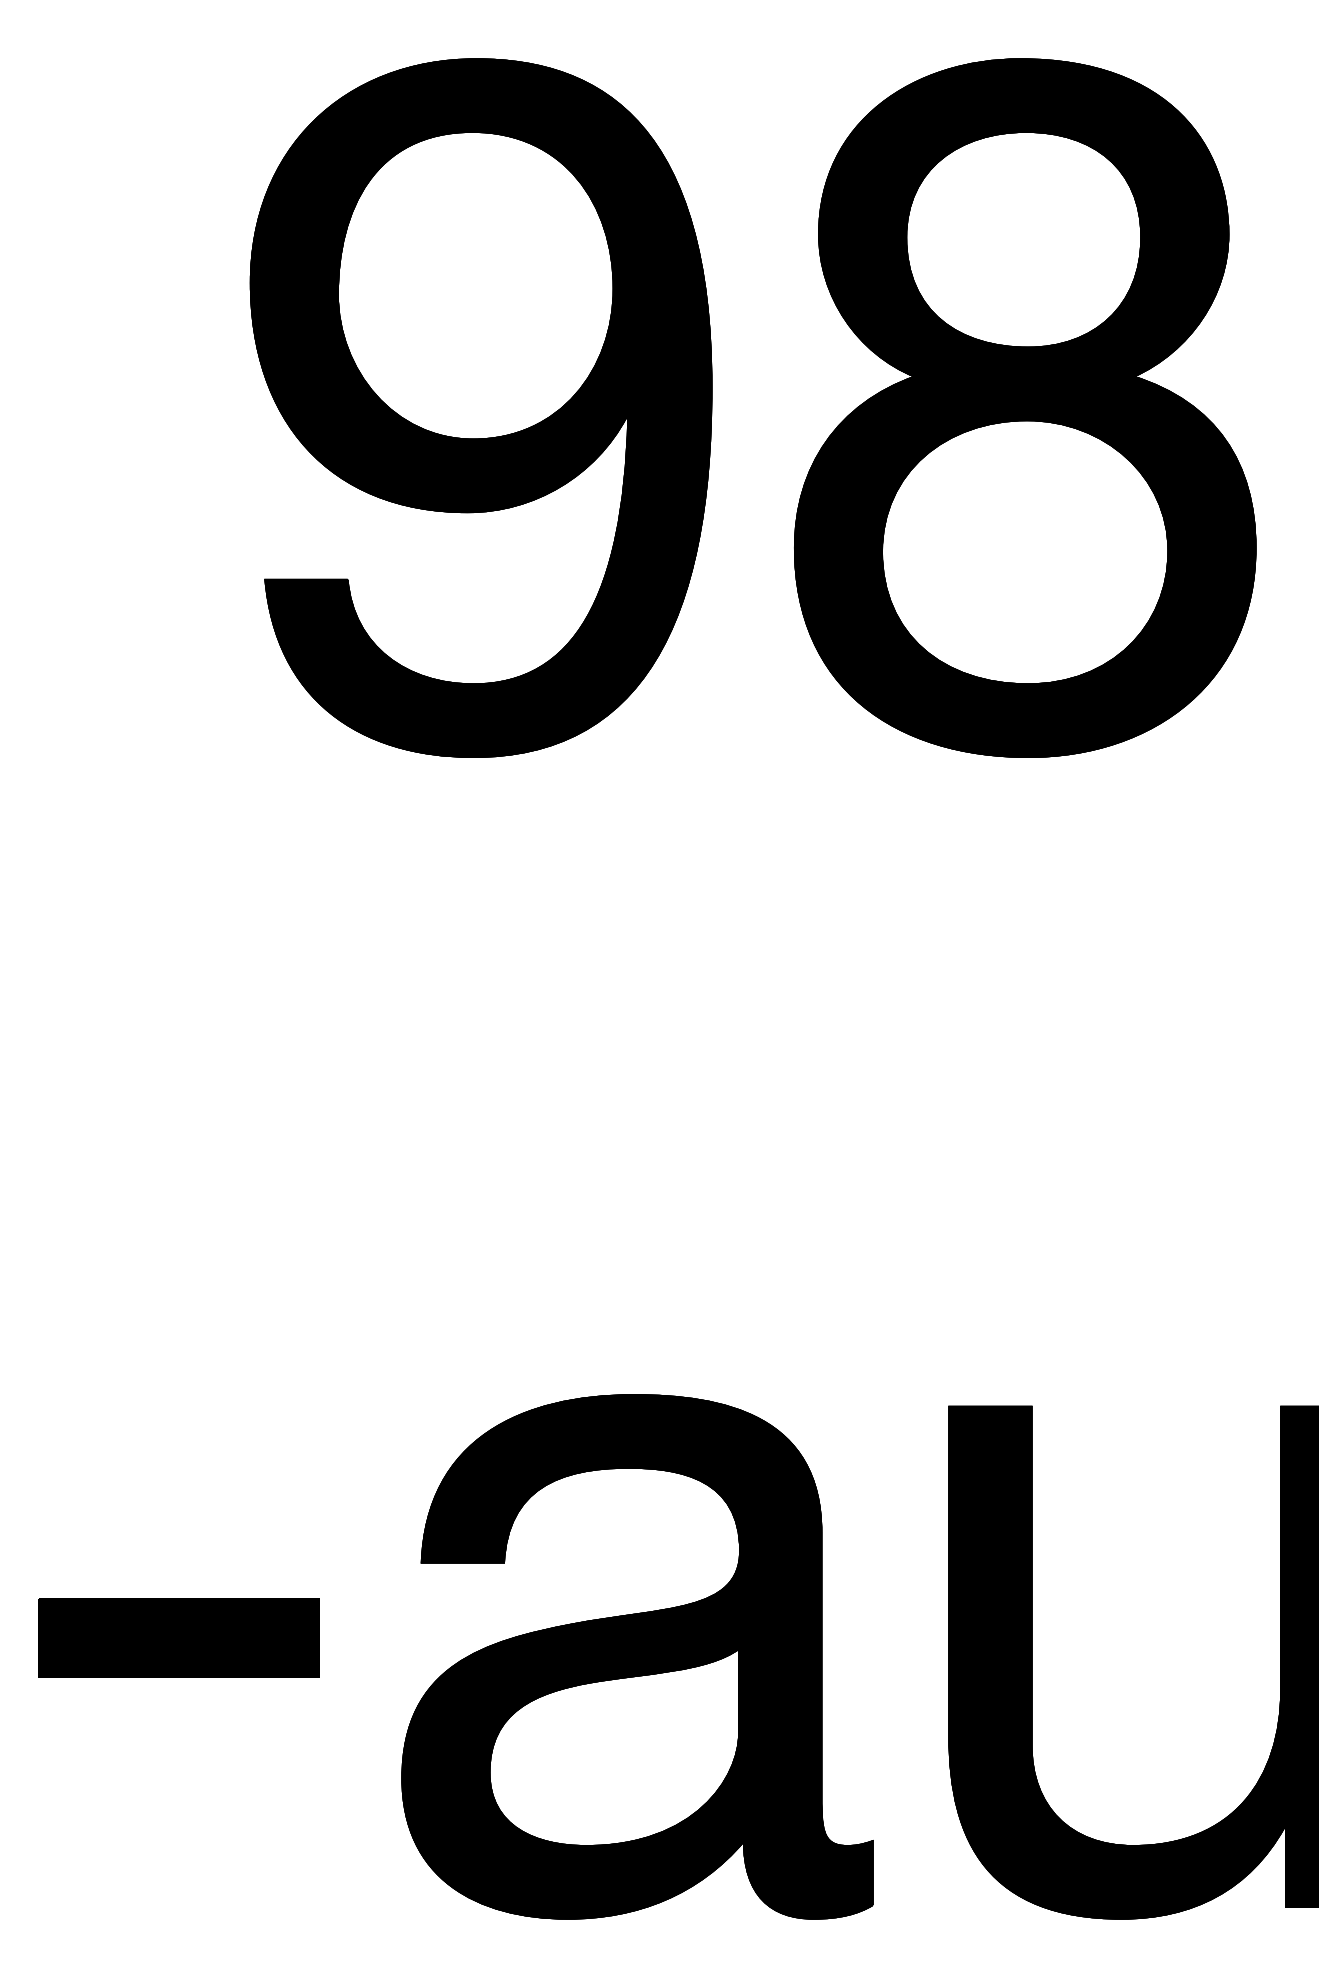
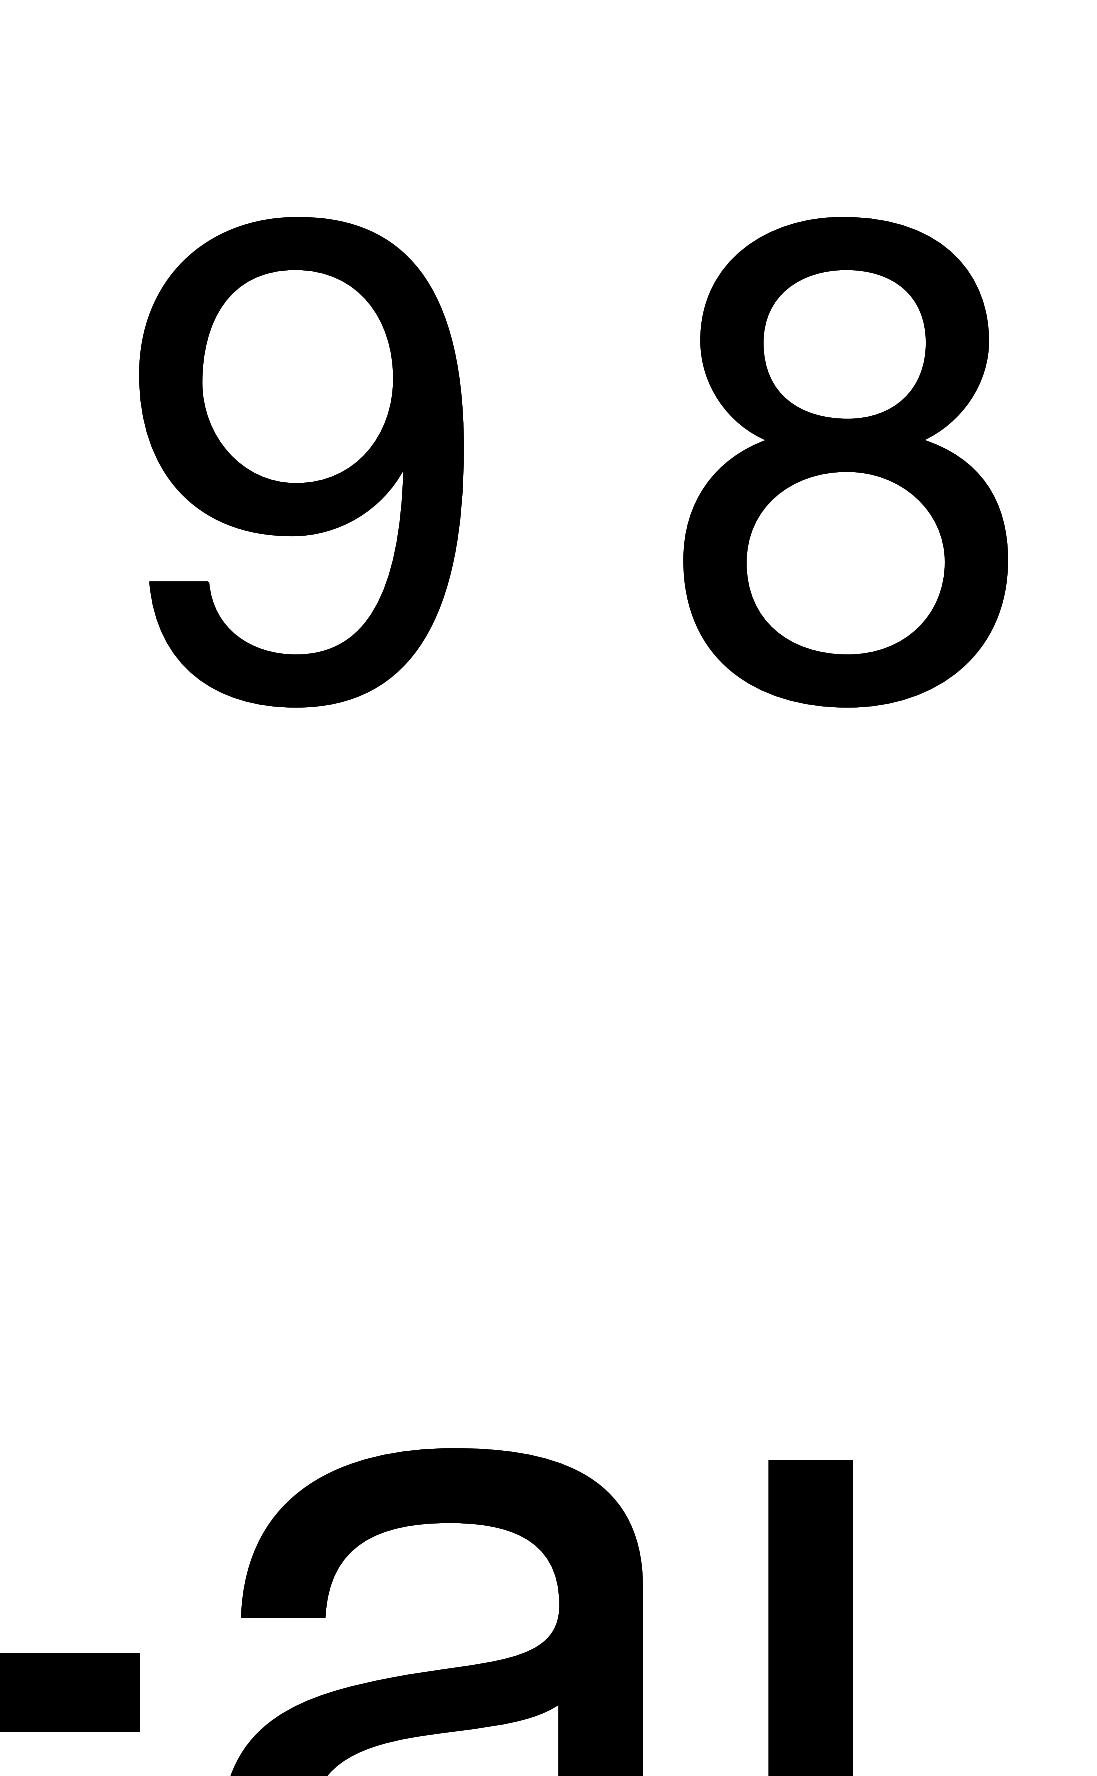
part: (480, 407) -> (300, 461), size x0.7
part: (1025, 407) -> (845, 461), size x0.7

